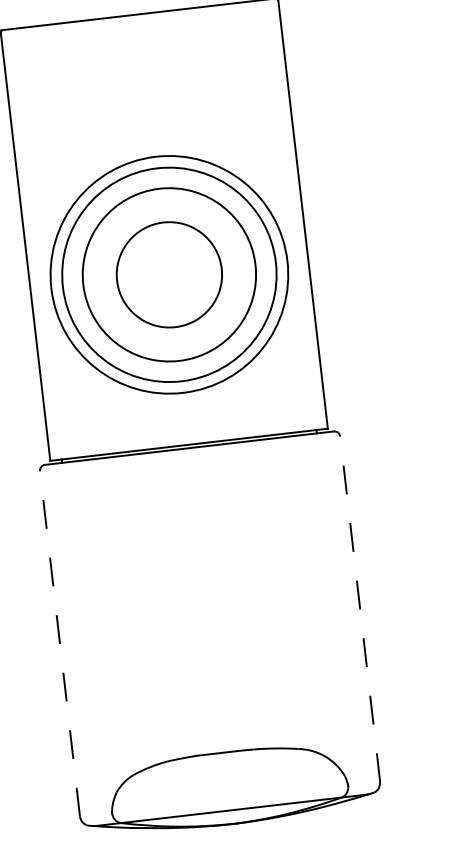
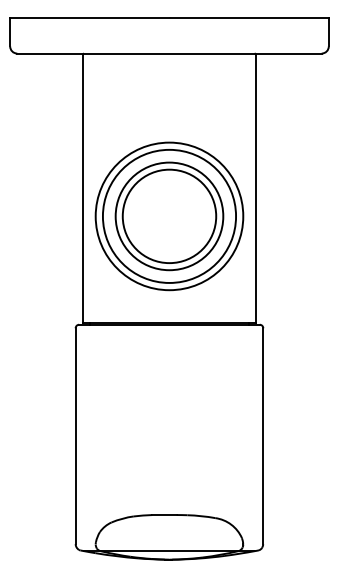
circle: (169, 274) -> (169, 216), size x1.43
line: (360, 607) -> (263, 435), dashed -> solid
line: (59, 644) -> (75, 436), dashed -> solid

